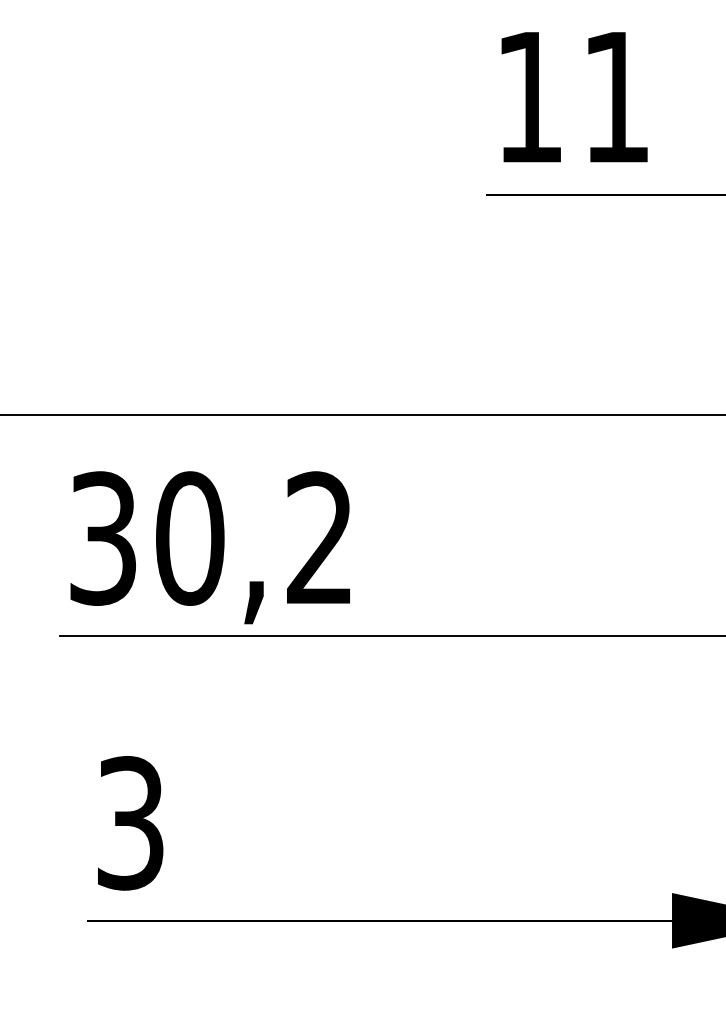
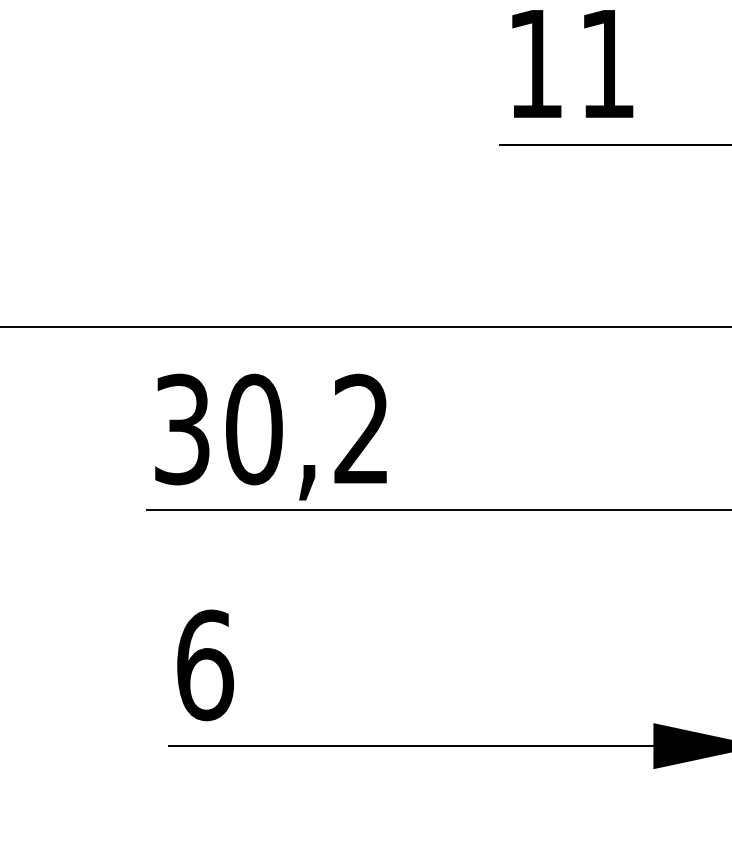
text: (131, 823) -> (205, 665), 3 -> 6

